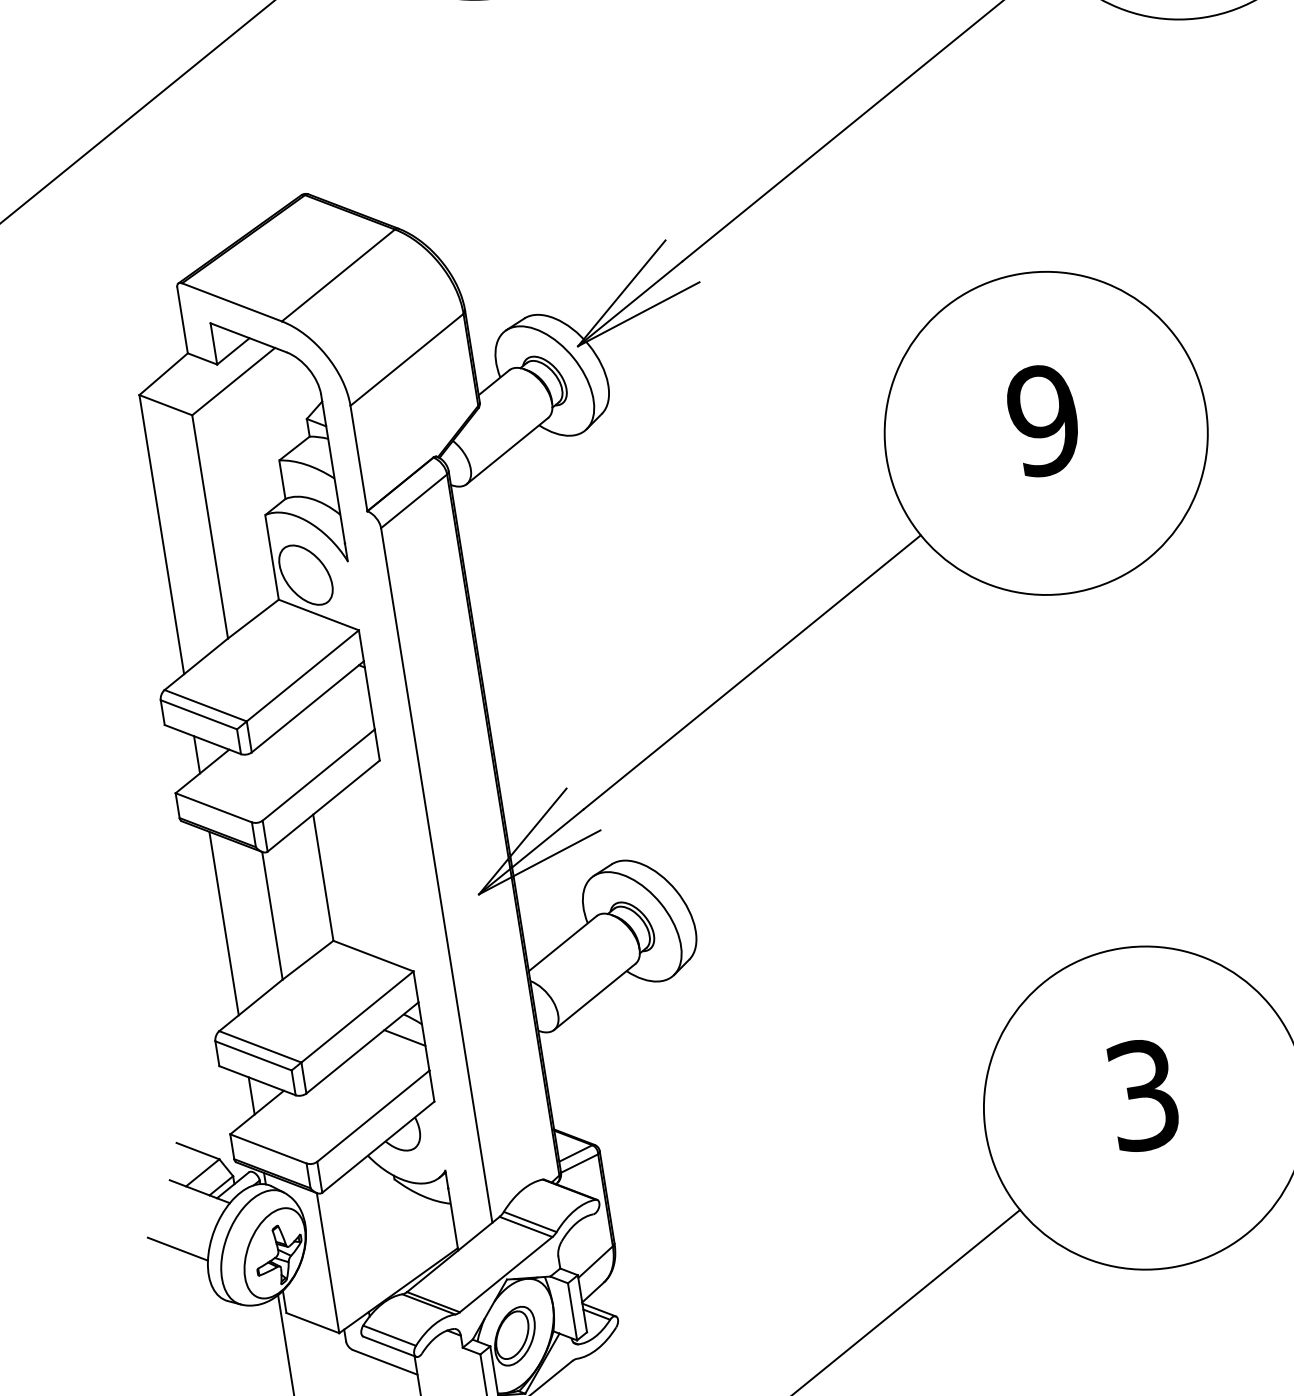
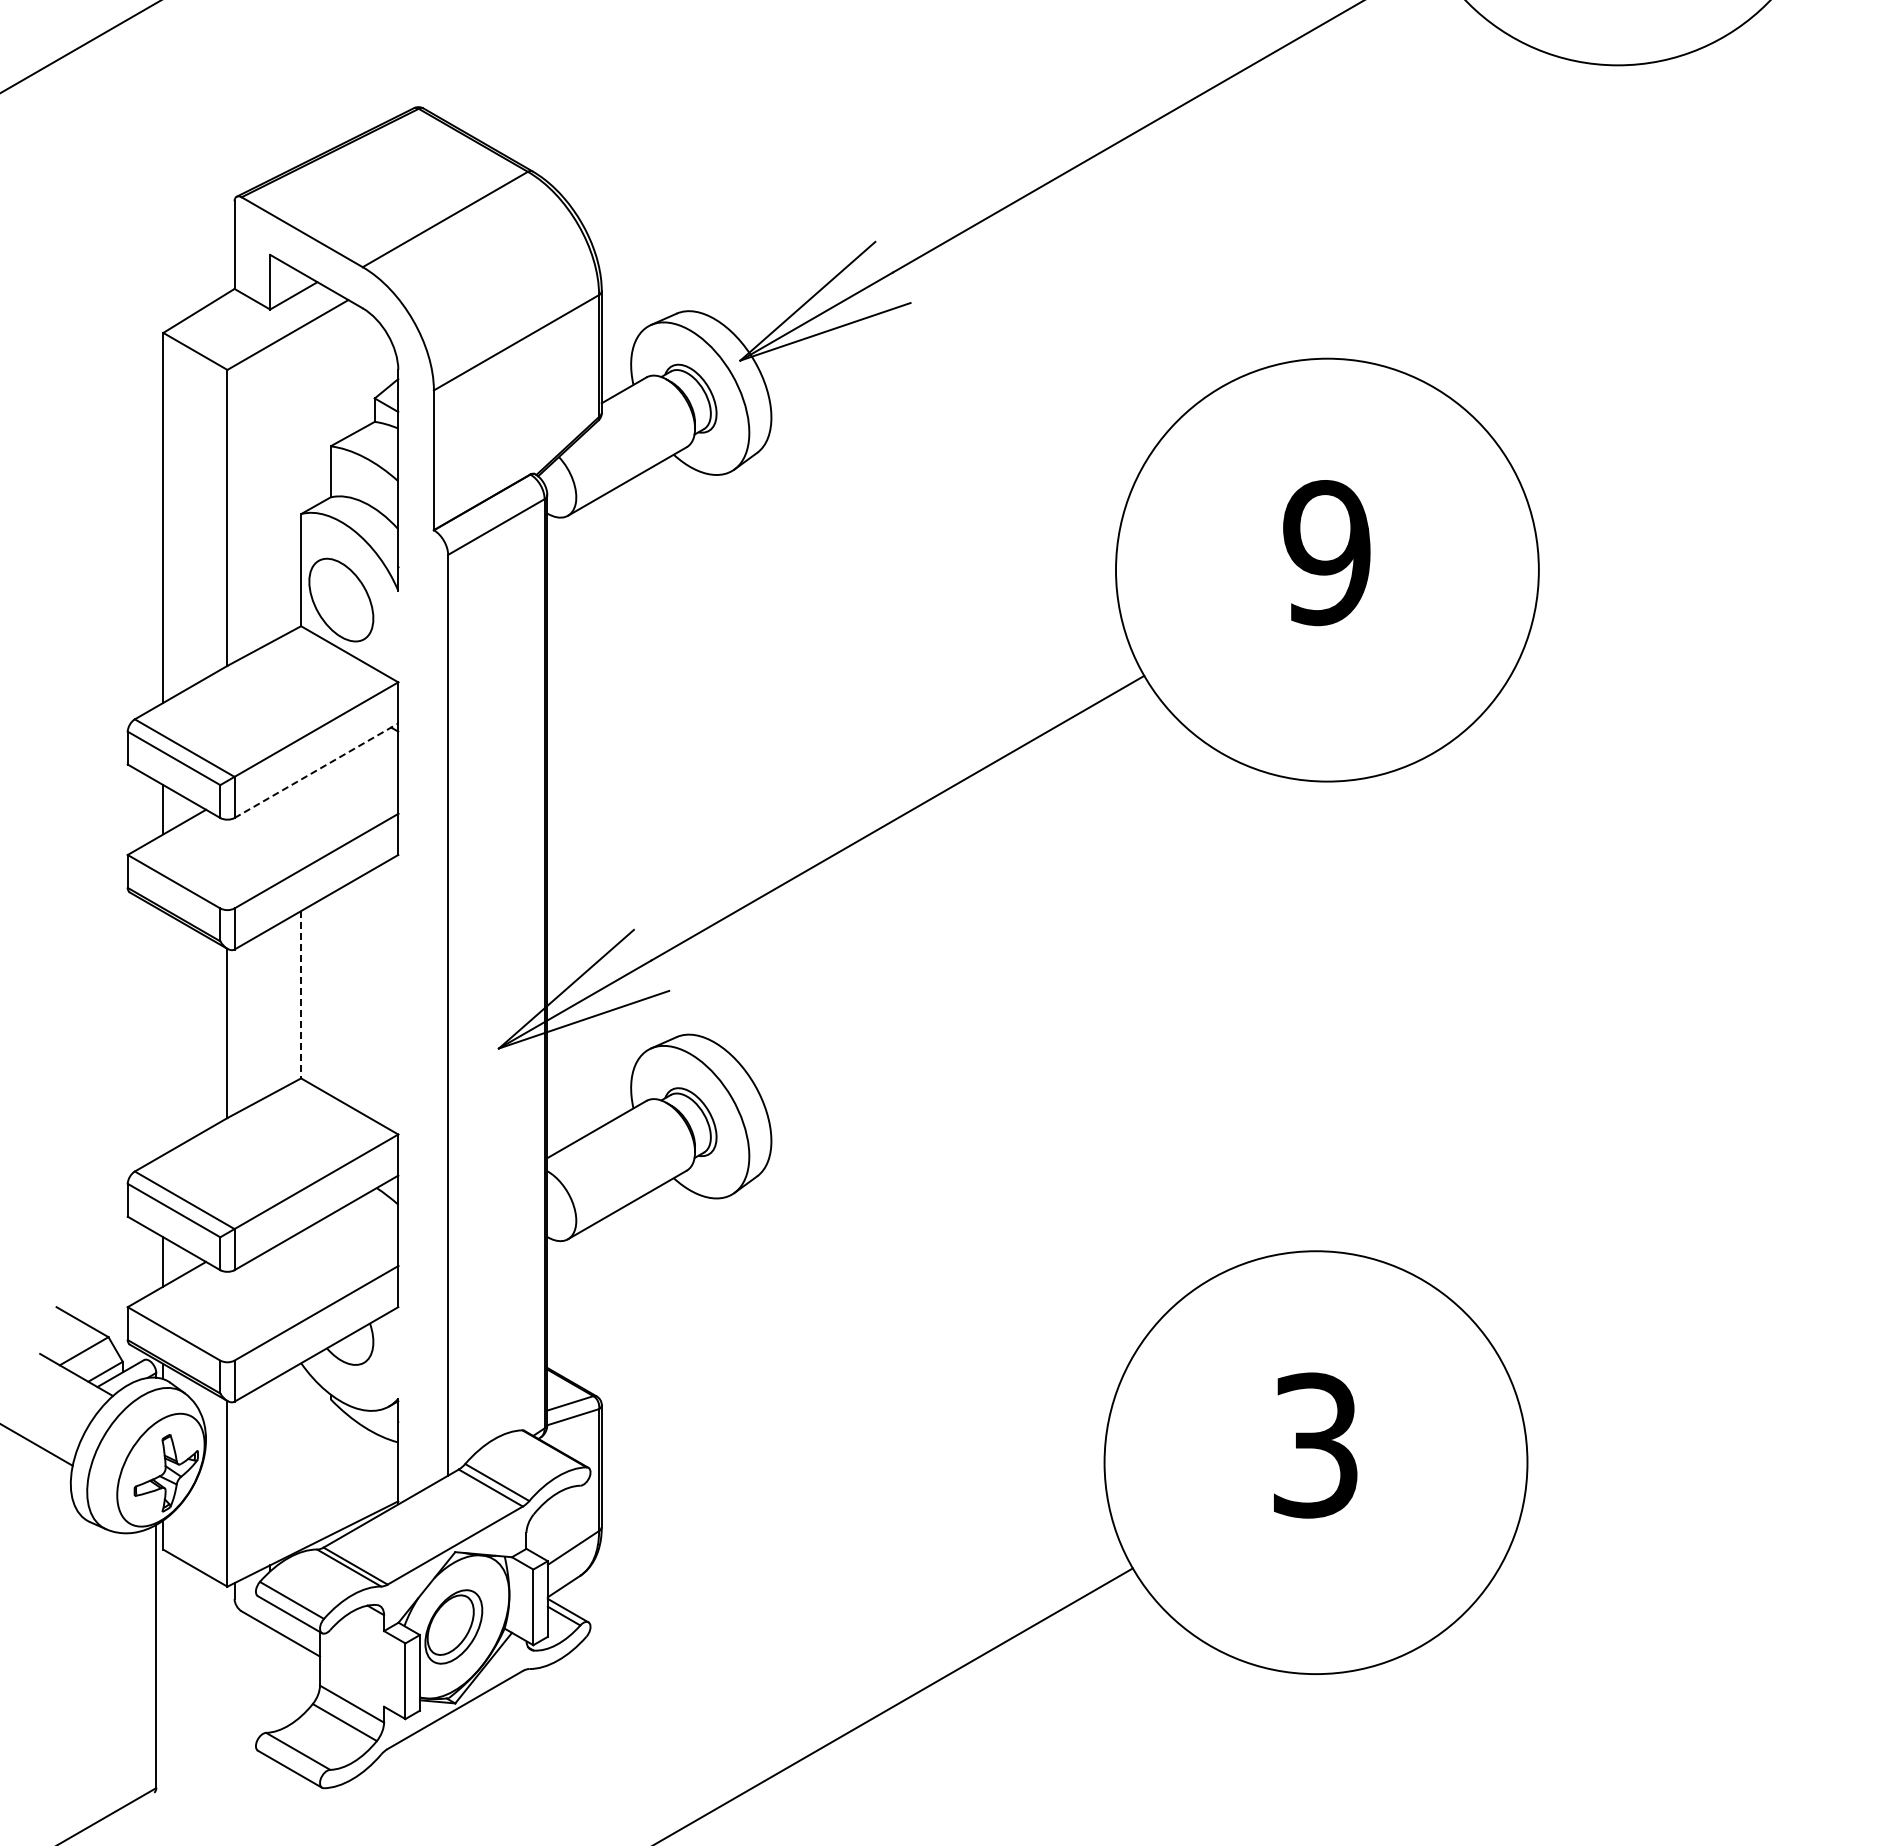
line: (307, 706) -> (316, 770), solid -> dashed
line: (323, 877) -> (301, 994), solid -> dashed
line: (224, 923) -> (163, 1033), removed
line: (404, 1037) -> (373, 1218), removed

